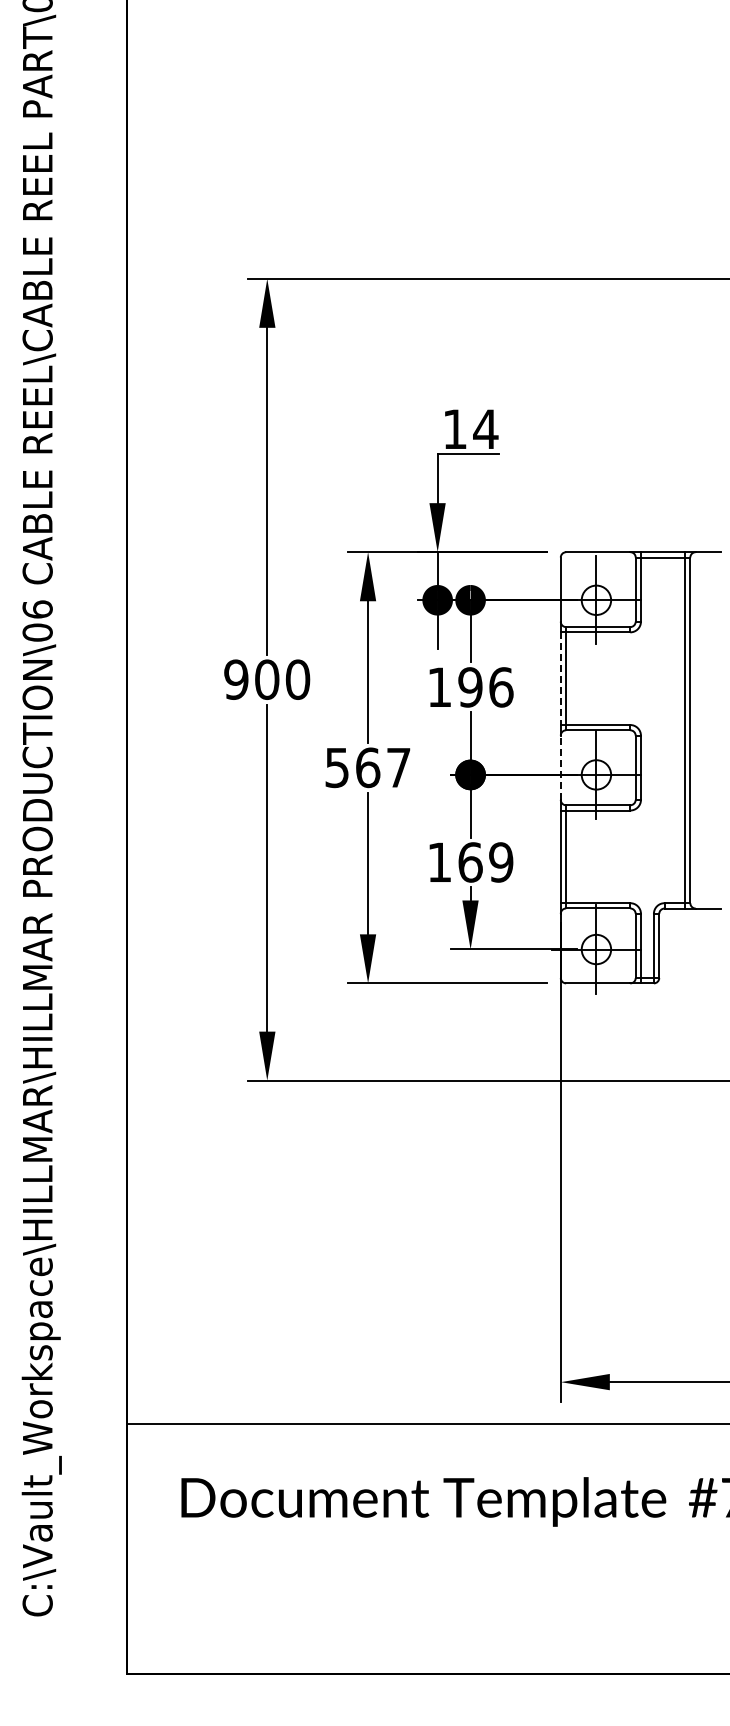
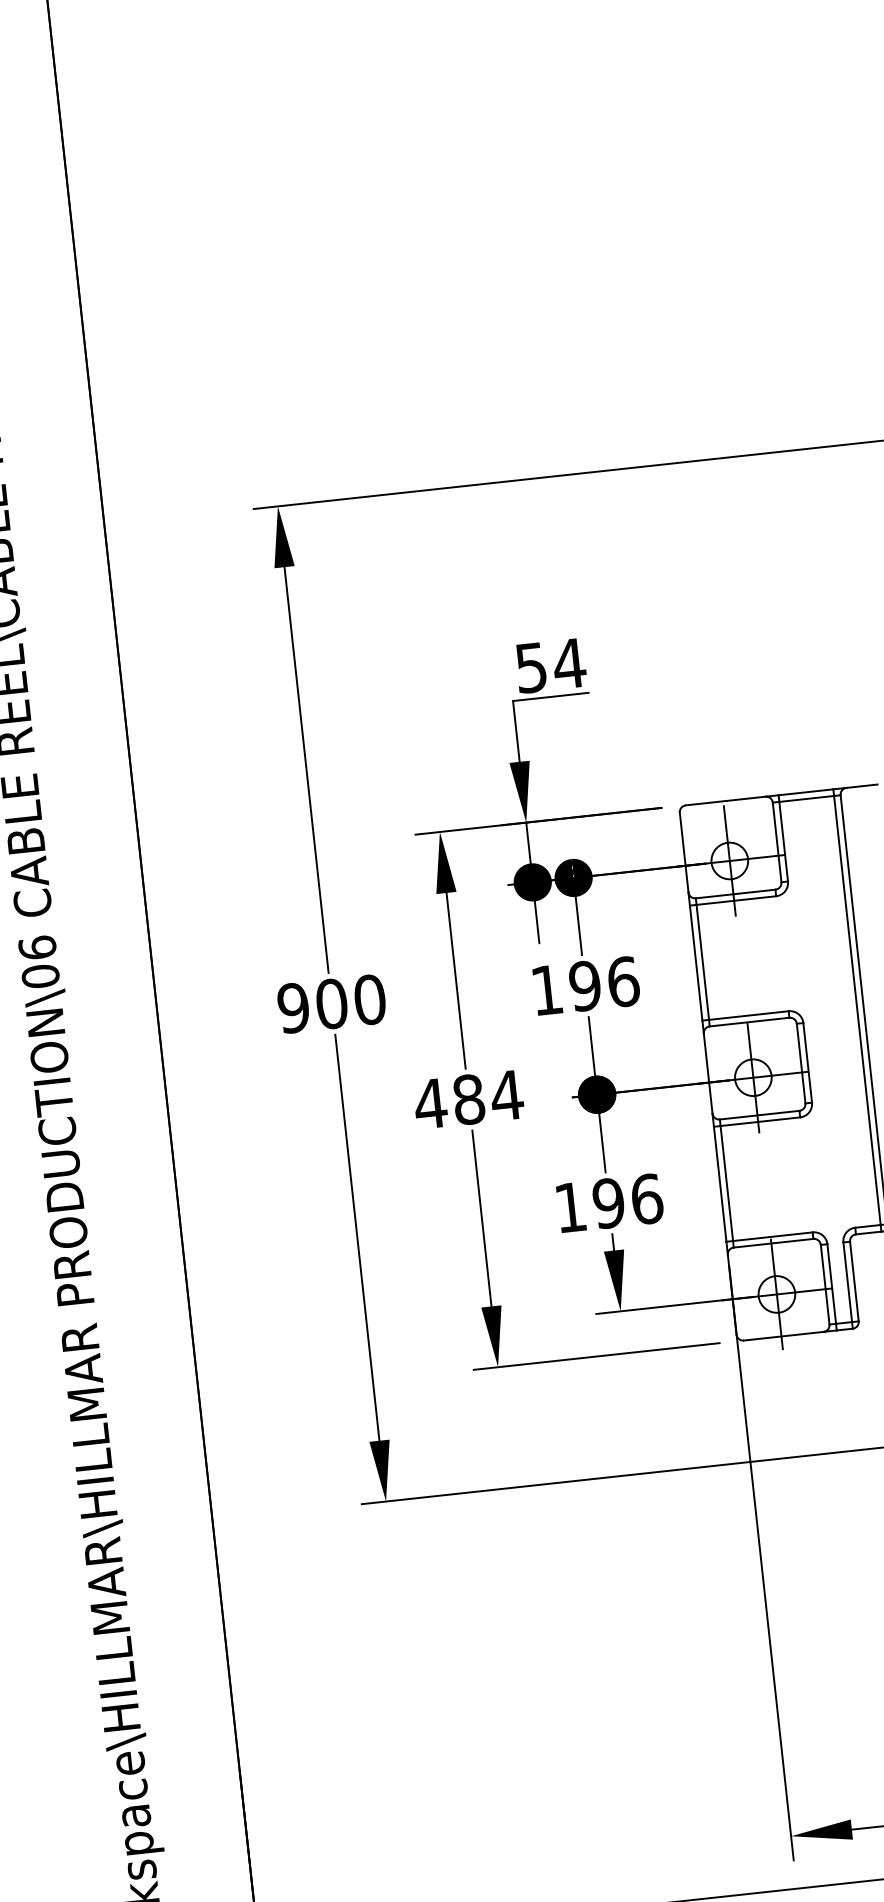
text: (454, 429) -> (530, 668), 14 -> 54
line: (560, 679) -> (695, 964), dashed -> solid
text: (367, 767) -> (468, 1099), 567 -> 484
line: (560, 767) -> (707, 1073), dashed -> solid
text: (485, 862) -> (627, 1201), 169 -> 196

